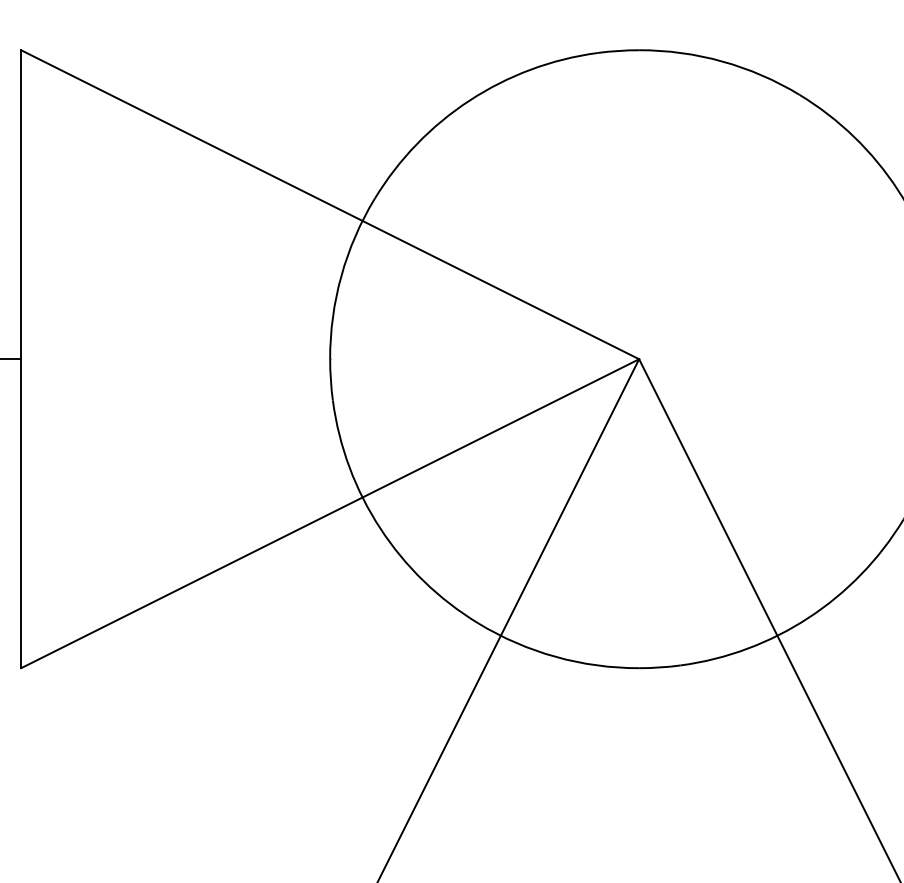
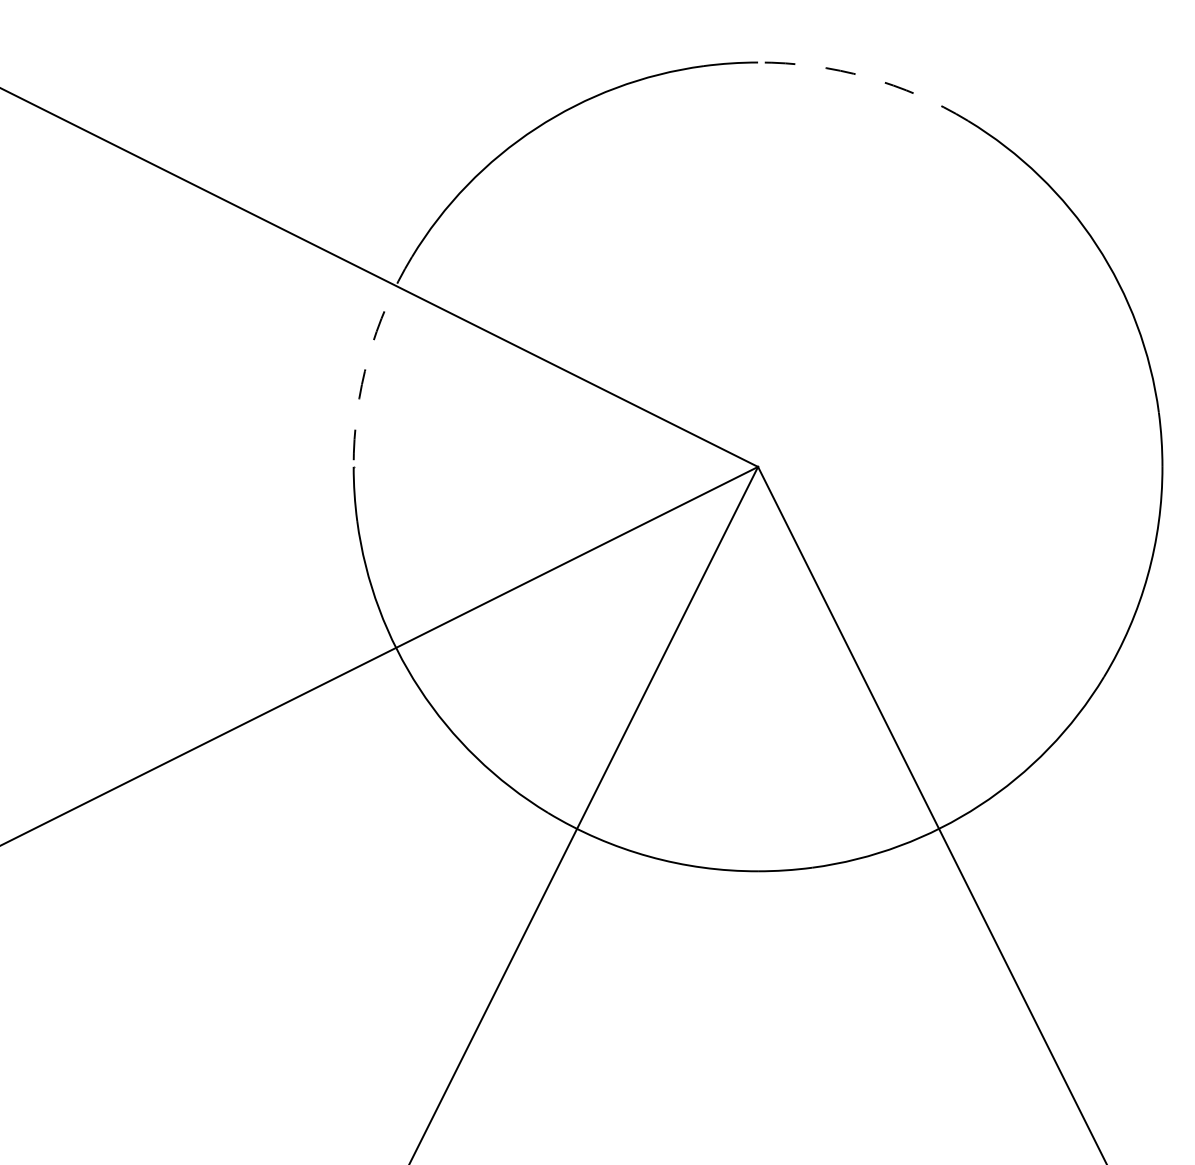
arc: (722, 61) -> (867, 77), solid -> dashed
arc: (341, 275) -> (368, 357), solid -> dashed

